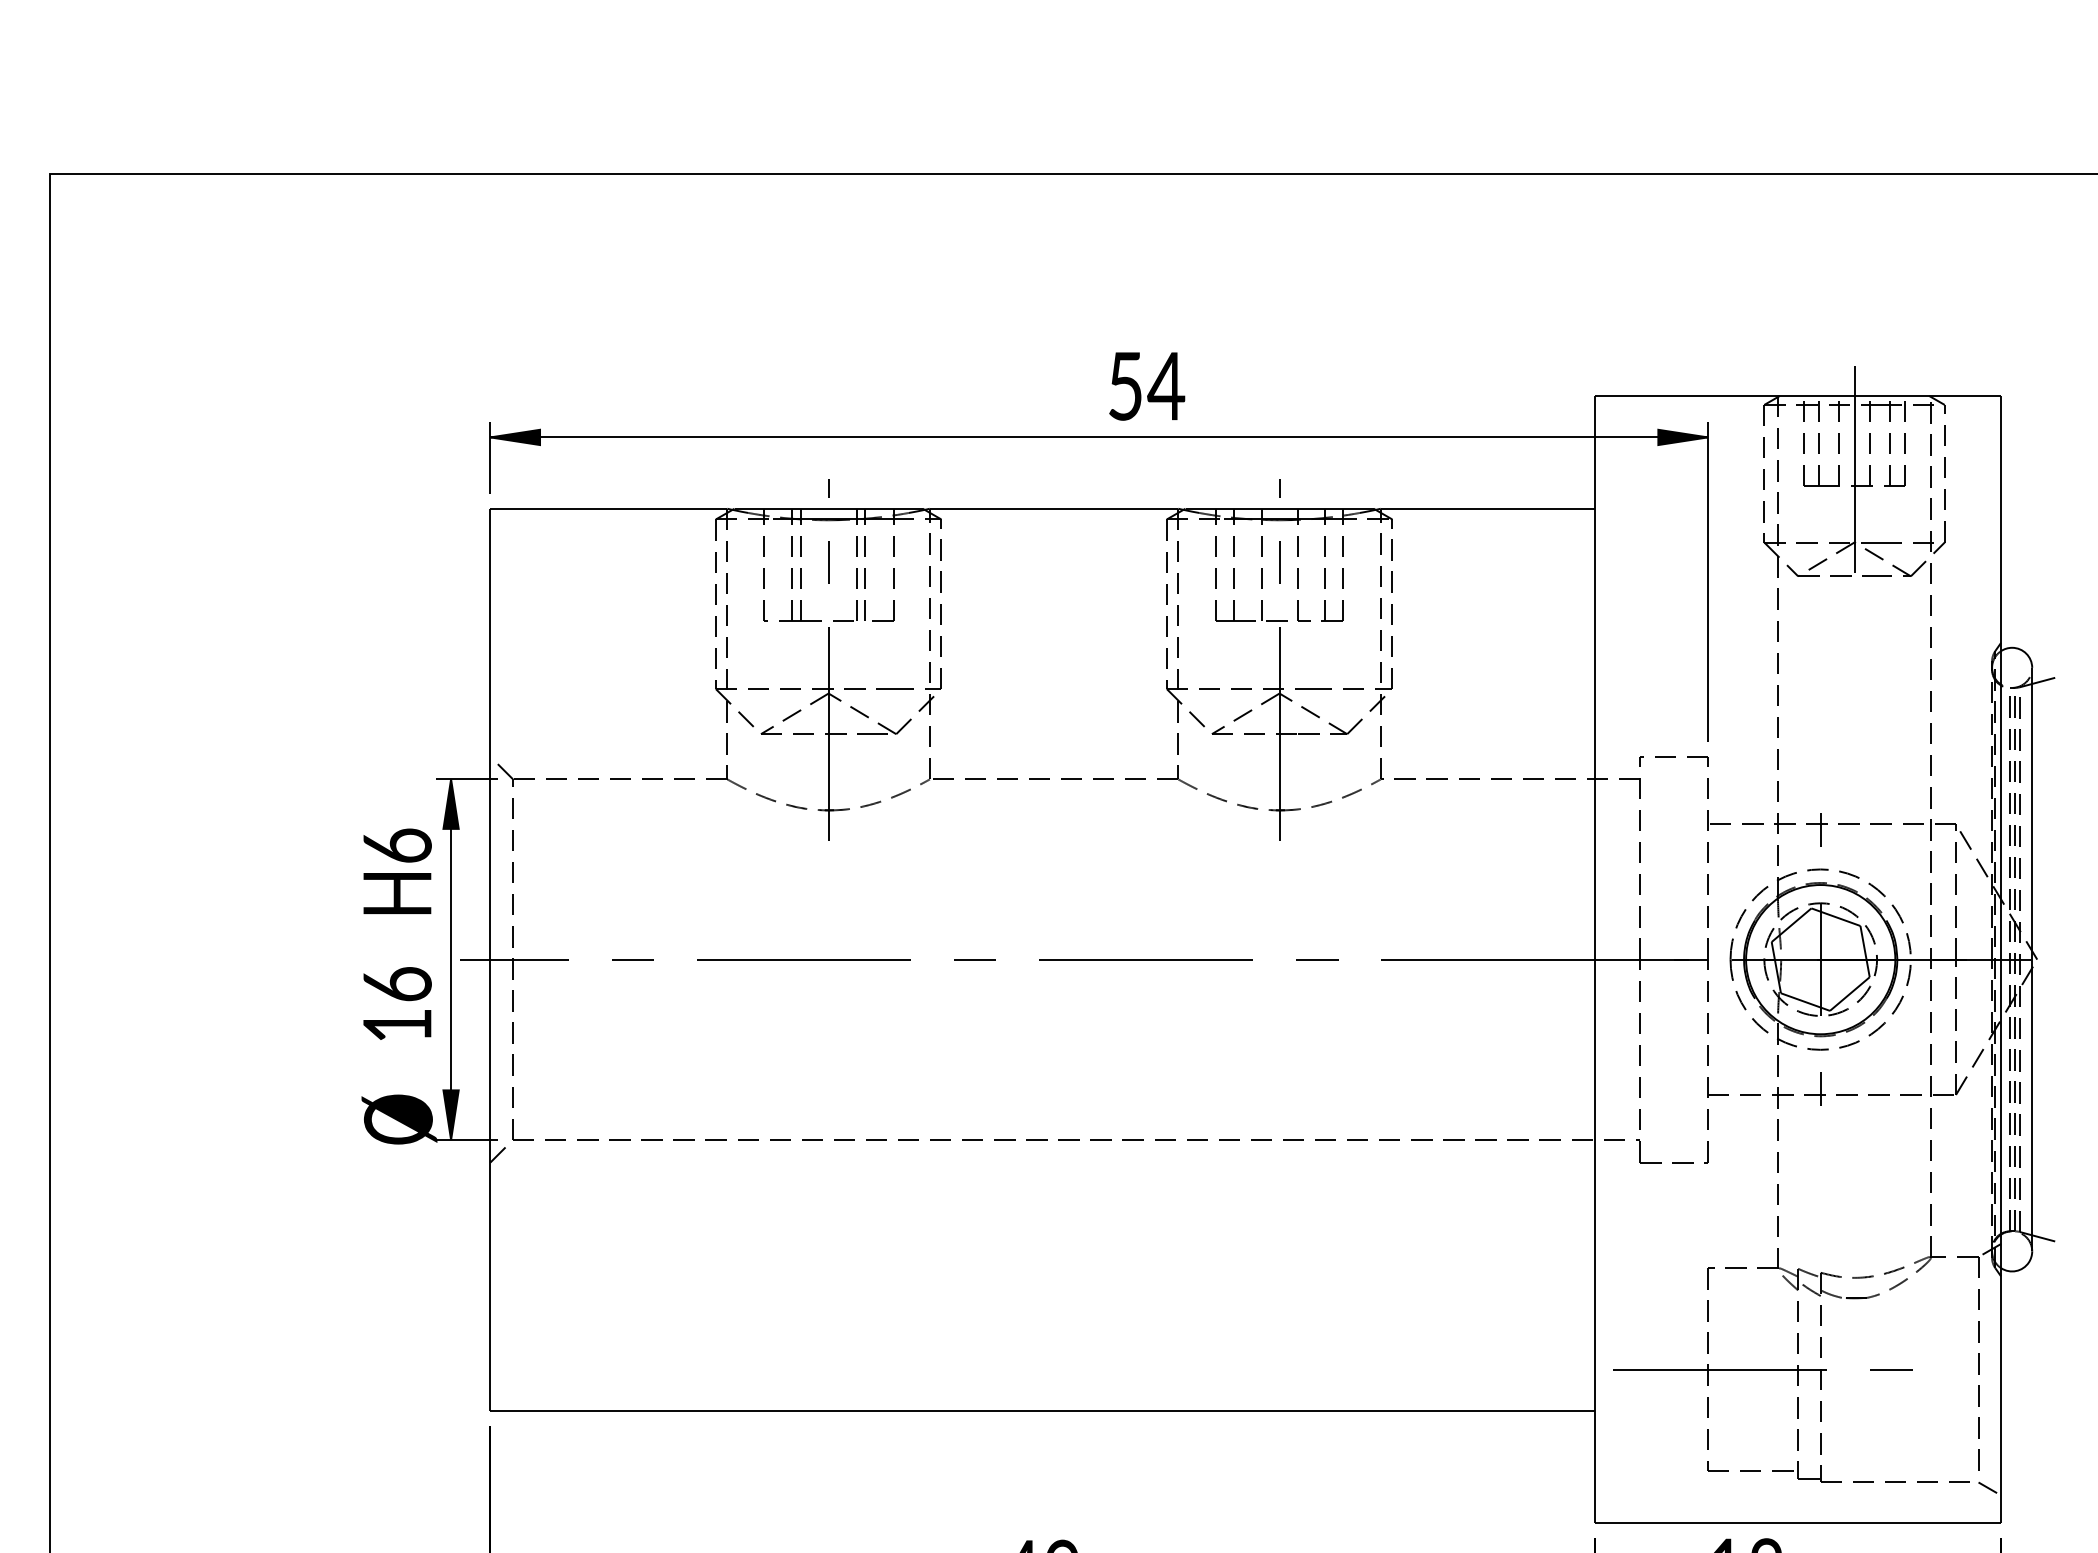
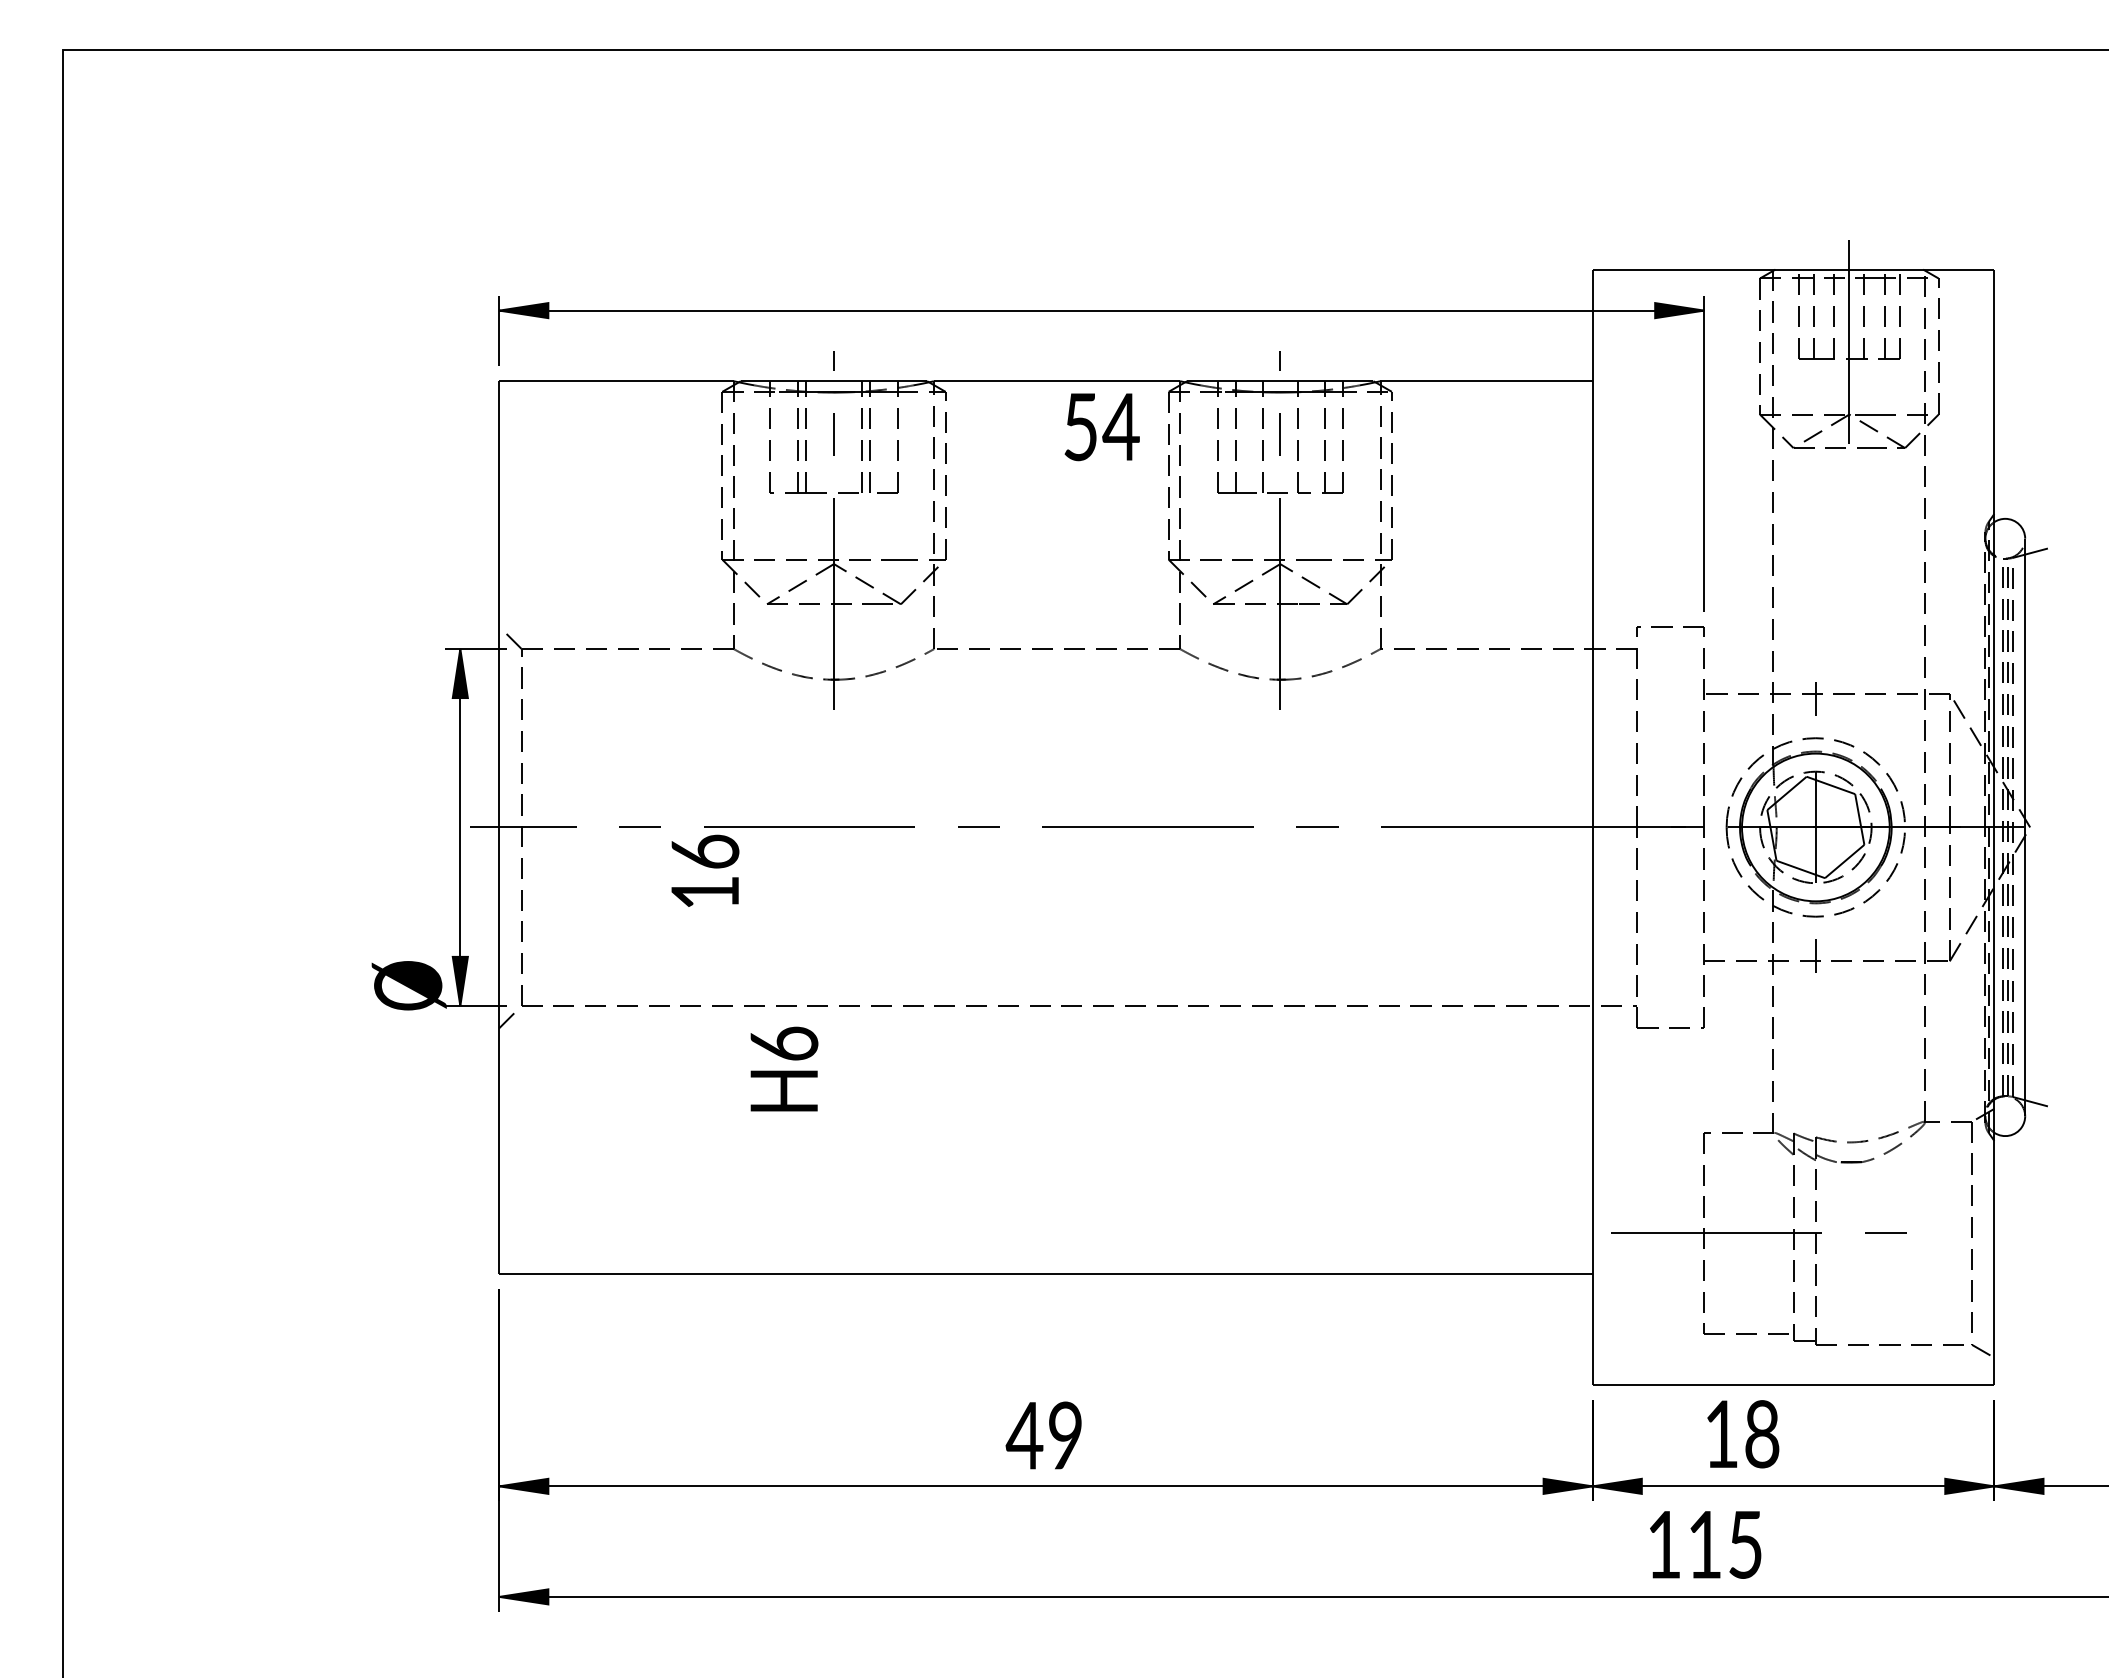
text: (1146, 386) -> (1101, 427), moved
text: (397, 870) -> (784, 1068), moved
text: (397, 1003) -> (705, 870), moved

